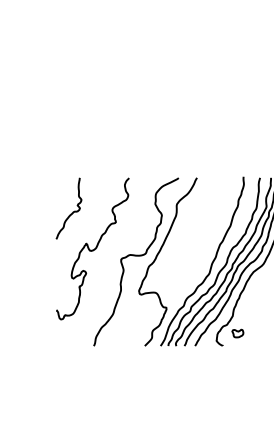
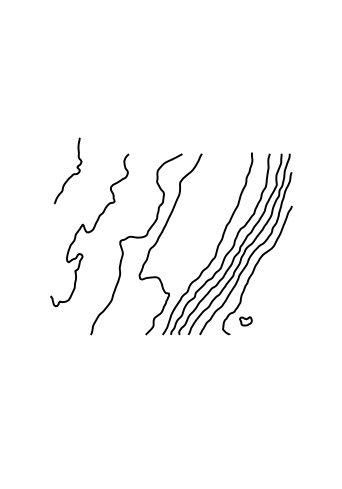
curve: (72, 211) -> (71, 174), moved

